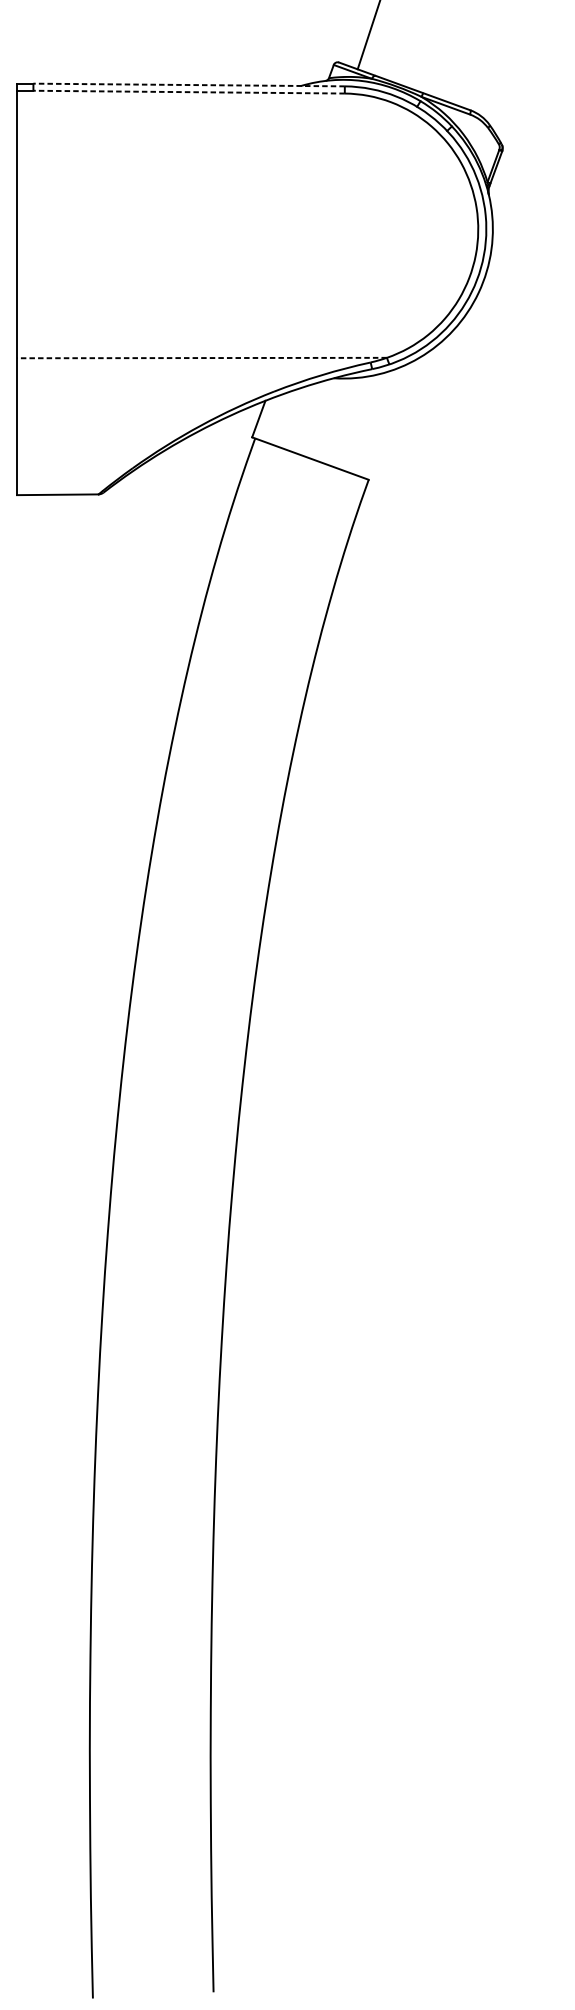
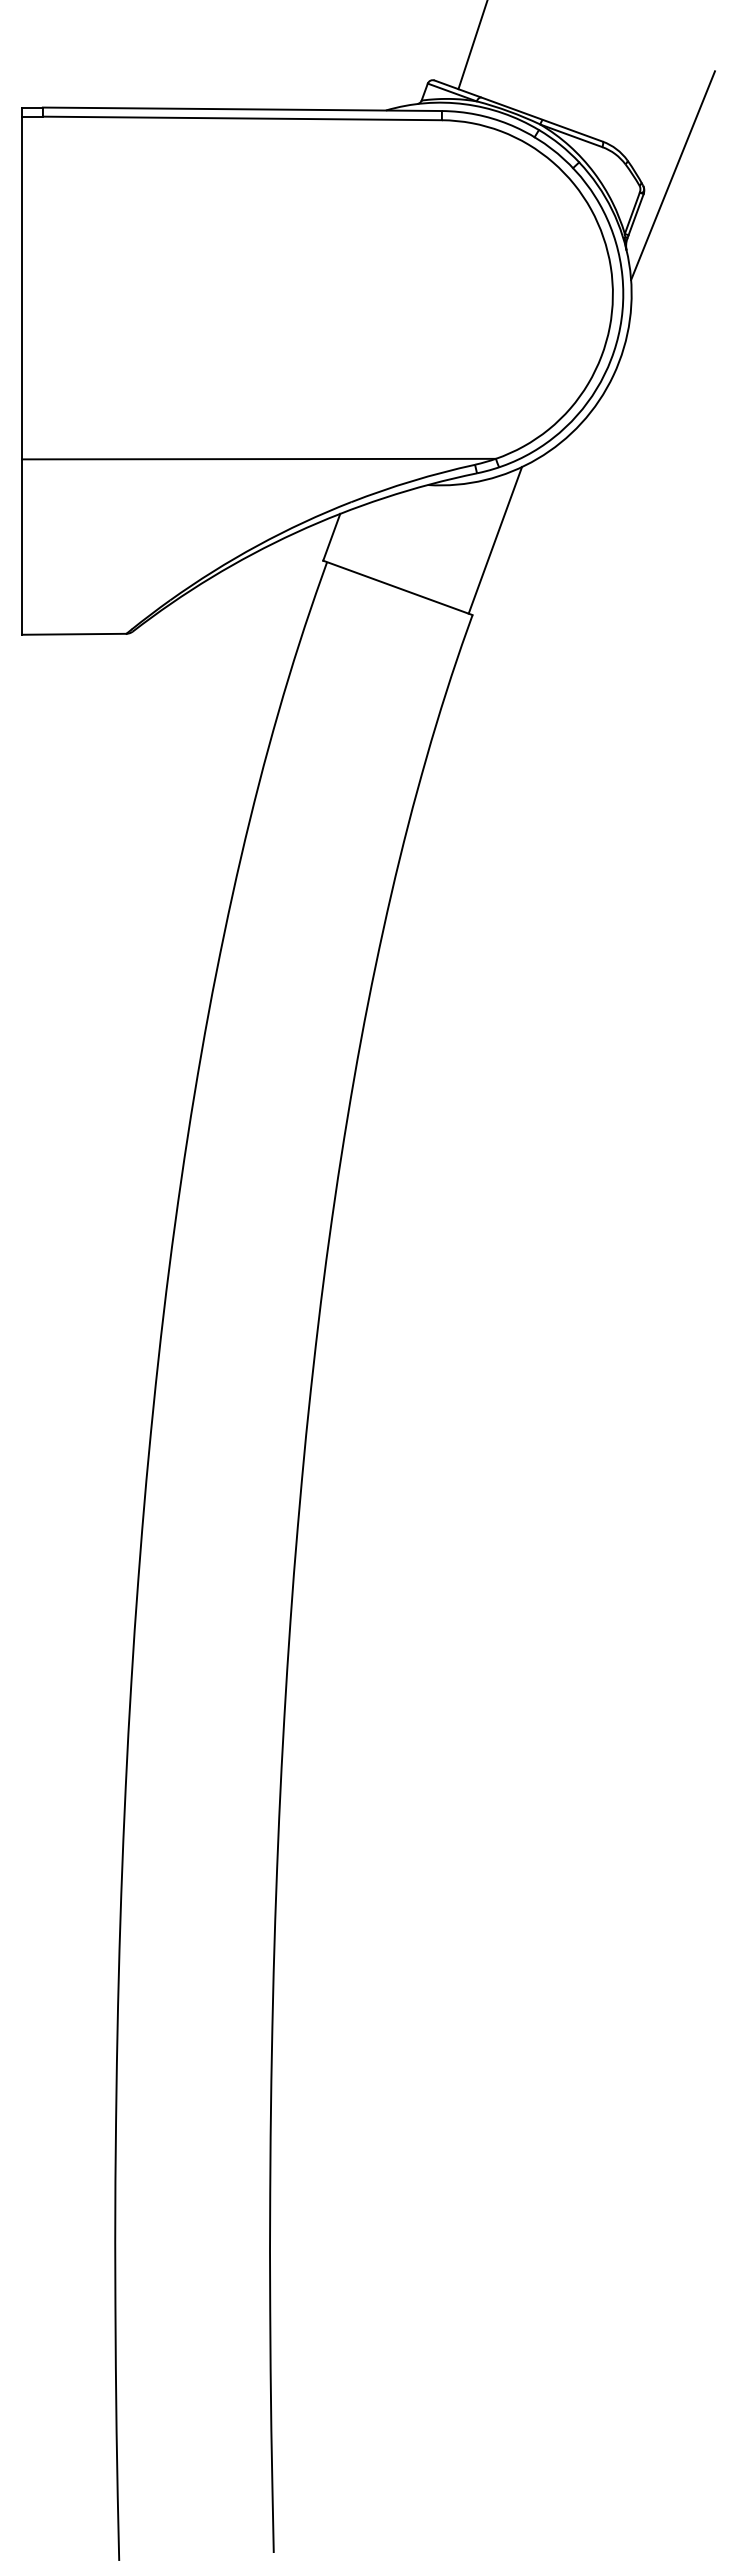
line: (189, 85) -> (242, 109), dashed -> solid
line: (188, 92) -> (241, 118), dashed -> solid
line: (525, 136) -> (673, 175), added
line: (201, 358) -> (258, 459), dashed -> solid
line: (386, 421) -> (495, 540), added

